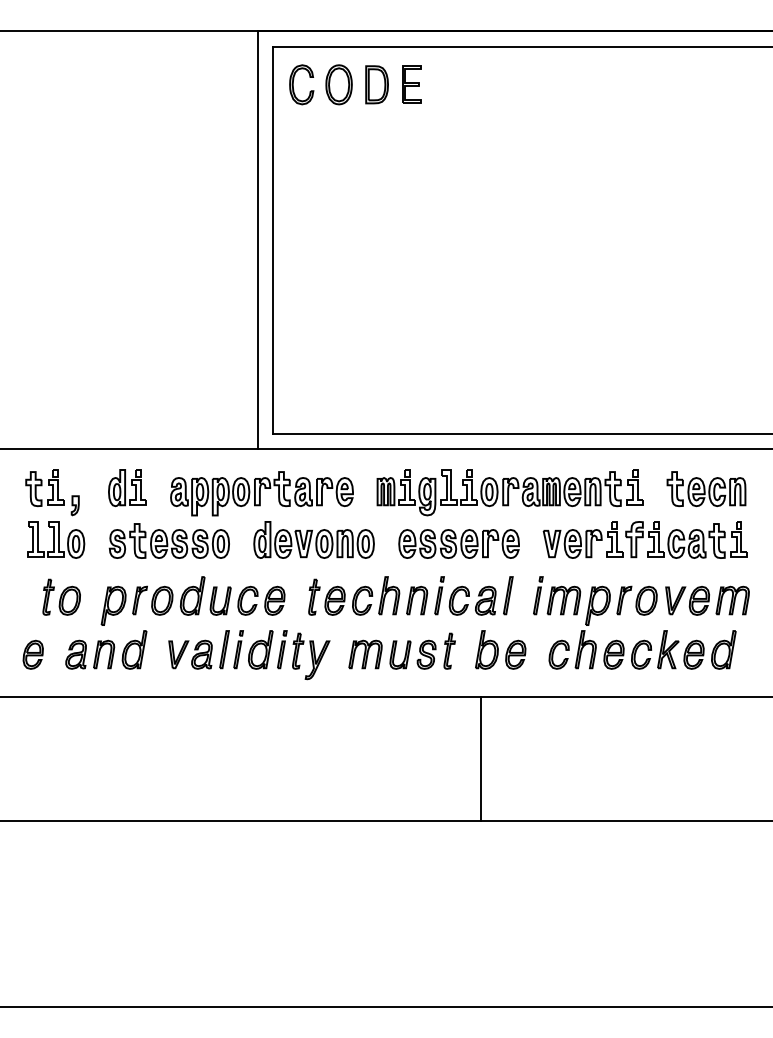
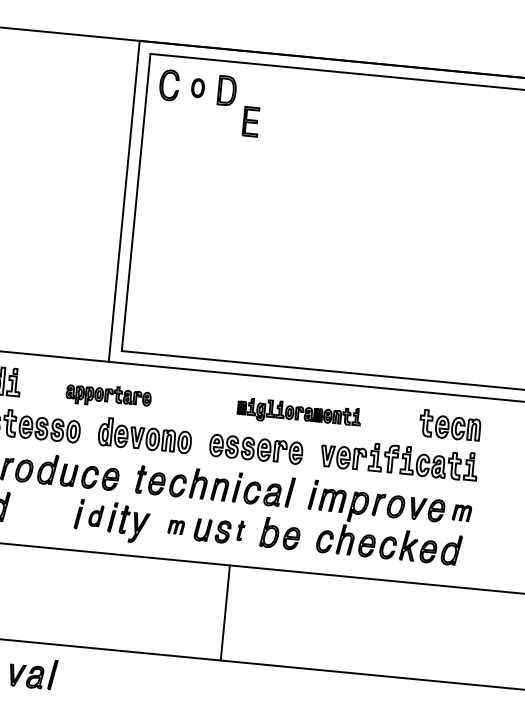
part: (338, 84) -> (197, 87), size x0.6
part: (411, 84) -> (250, 121), moved
part: (509, 492) -> (298, 413), size x0.6
part: (261, 493) -> (108, 396), size x0.6
part: (732, 600) -> (461, 512), size x0.7
part: (198, 649) -> (32, 673), moved
part: (260, 649) -> (96, 515), size x0.7
part: (449, 650) -> (241, 530), size x0.7
part: (365, 654) -> (176, 527), size x0.6
line: (480, 759) -> (225, 613), moved

